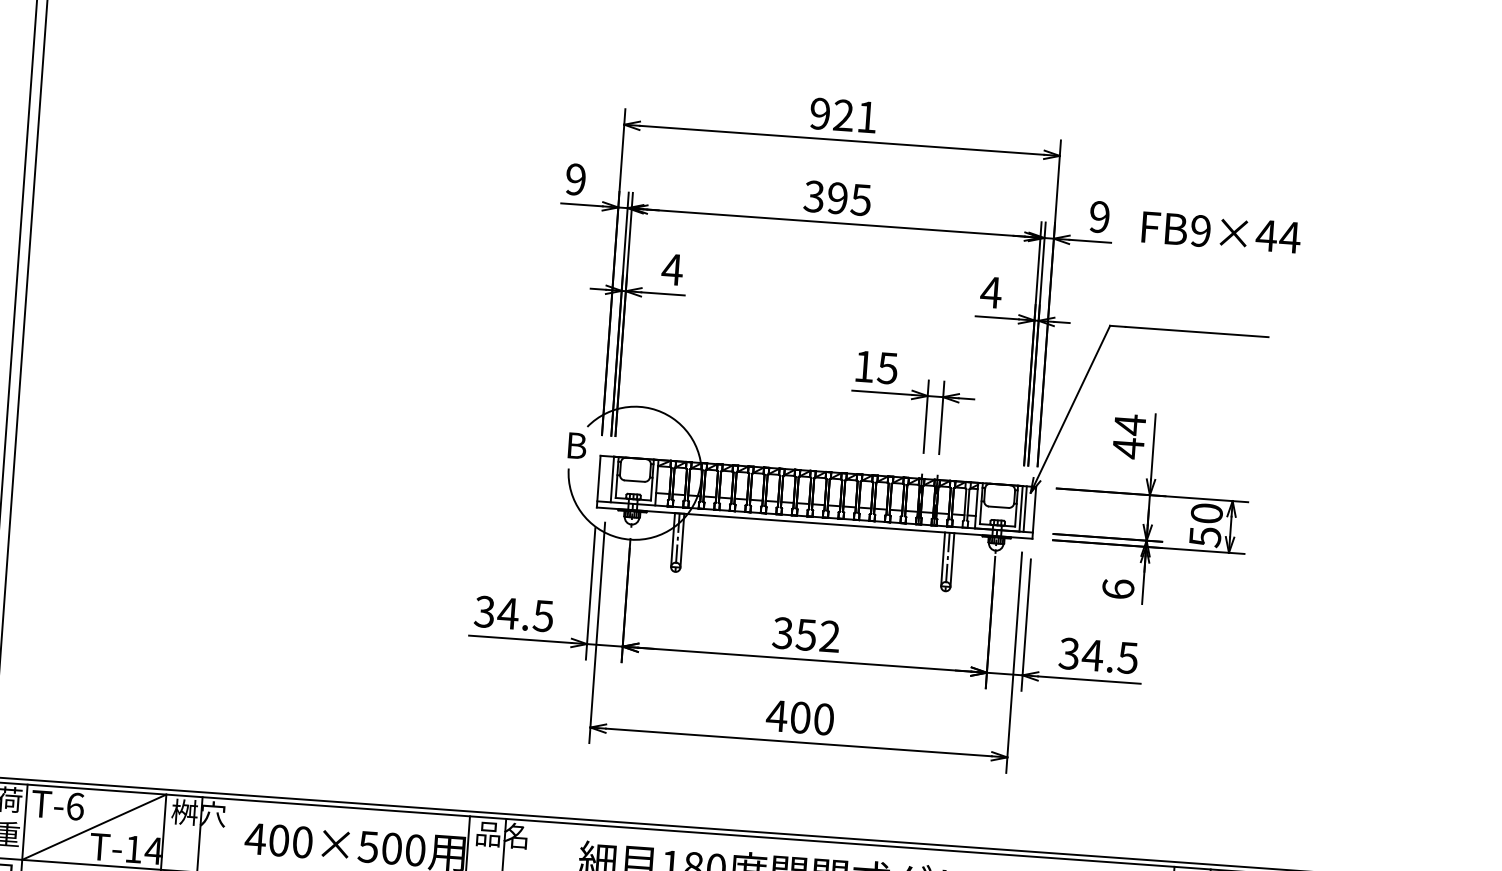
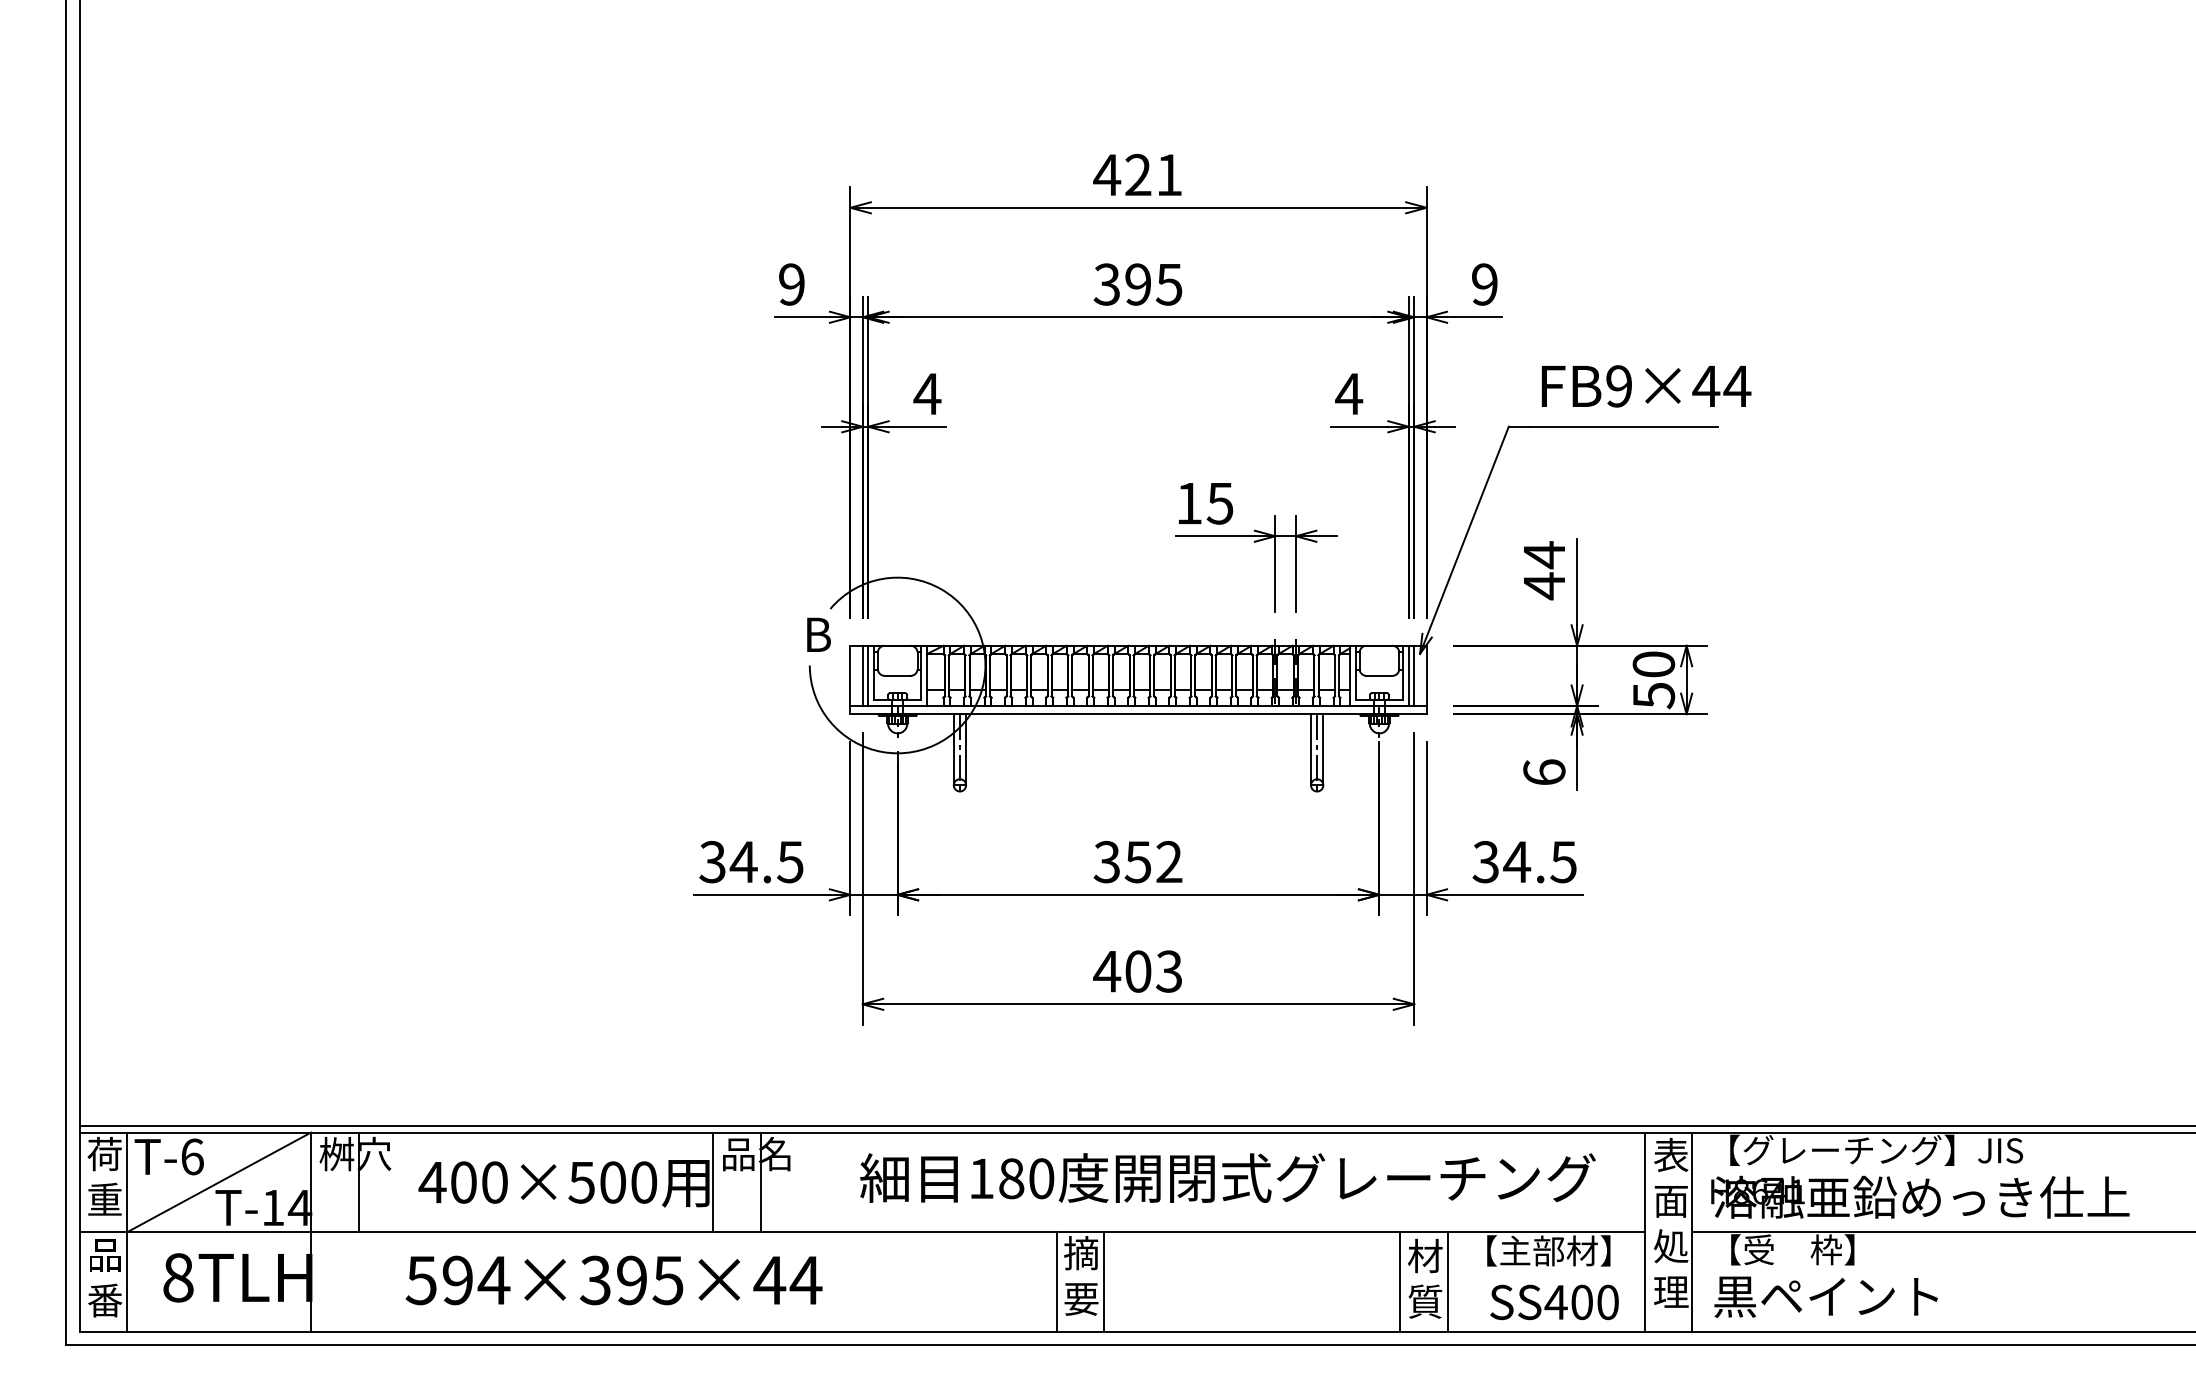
text: (820, 113) -> (1107, 174), 921 -> 421
text: (1221, 232) -> (1646, 386), moved
line: (608, 478) -> (862, 675), added
text: (823, 719) -> (1168, 971), 400 -> 403

